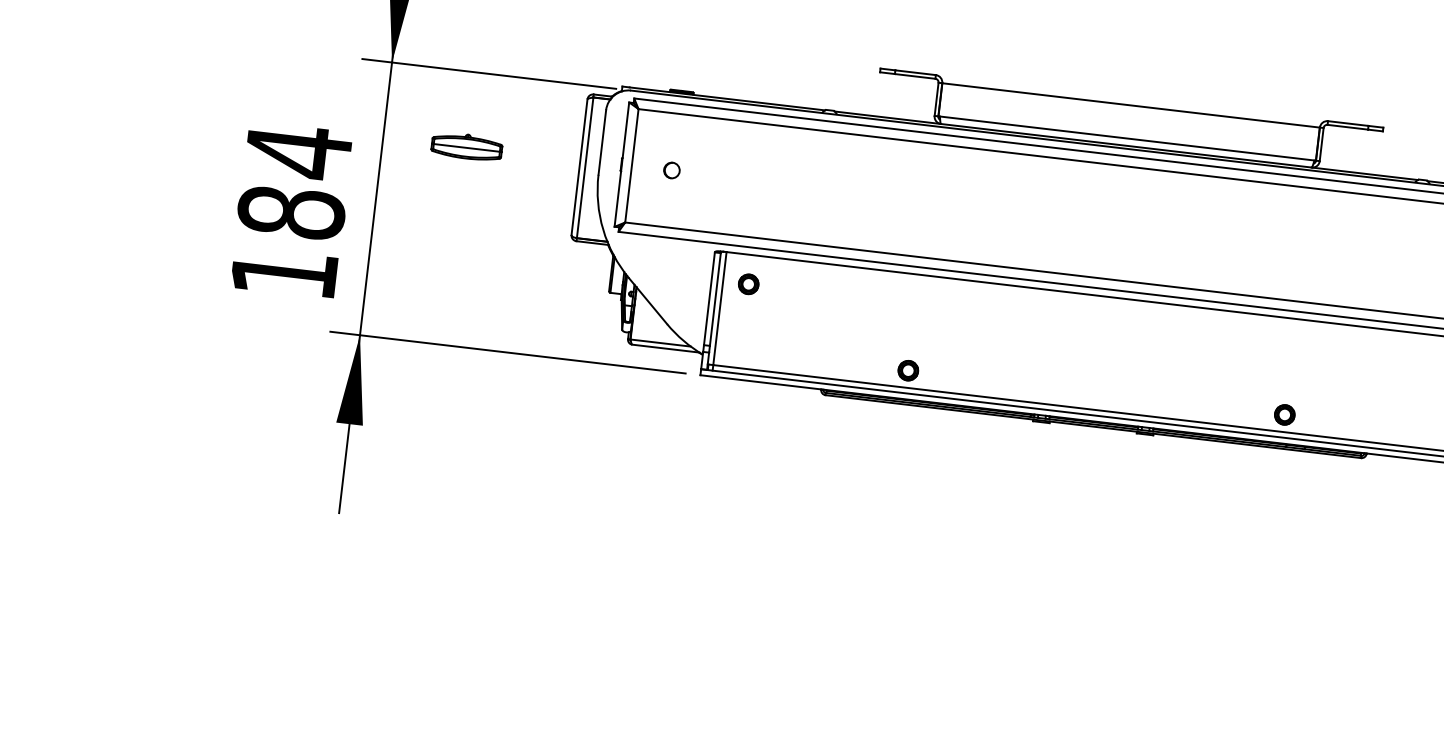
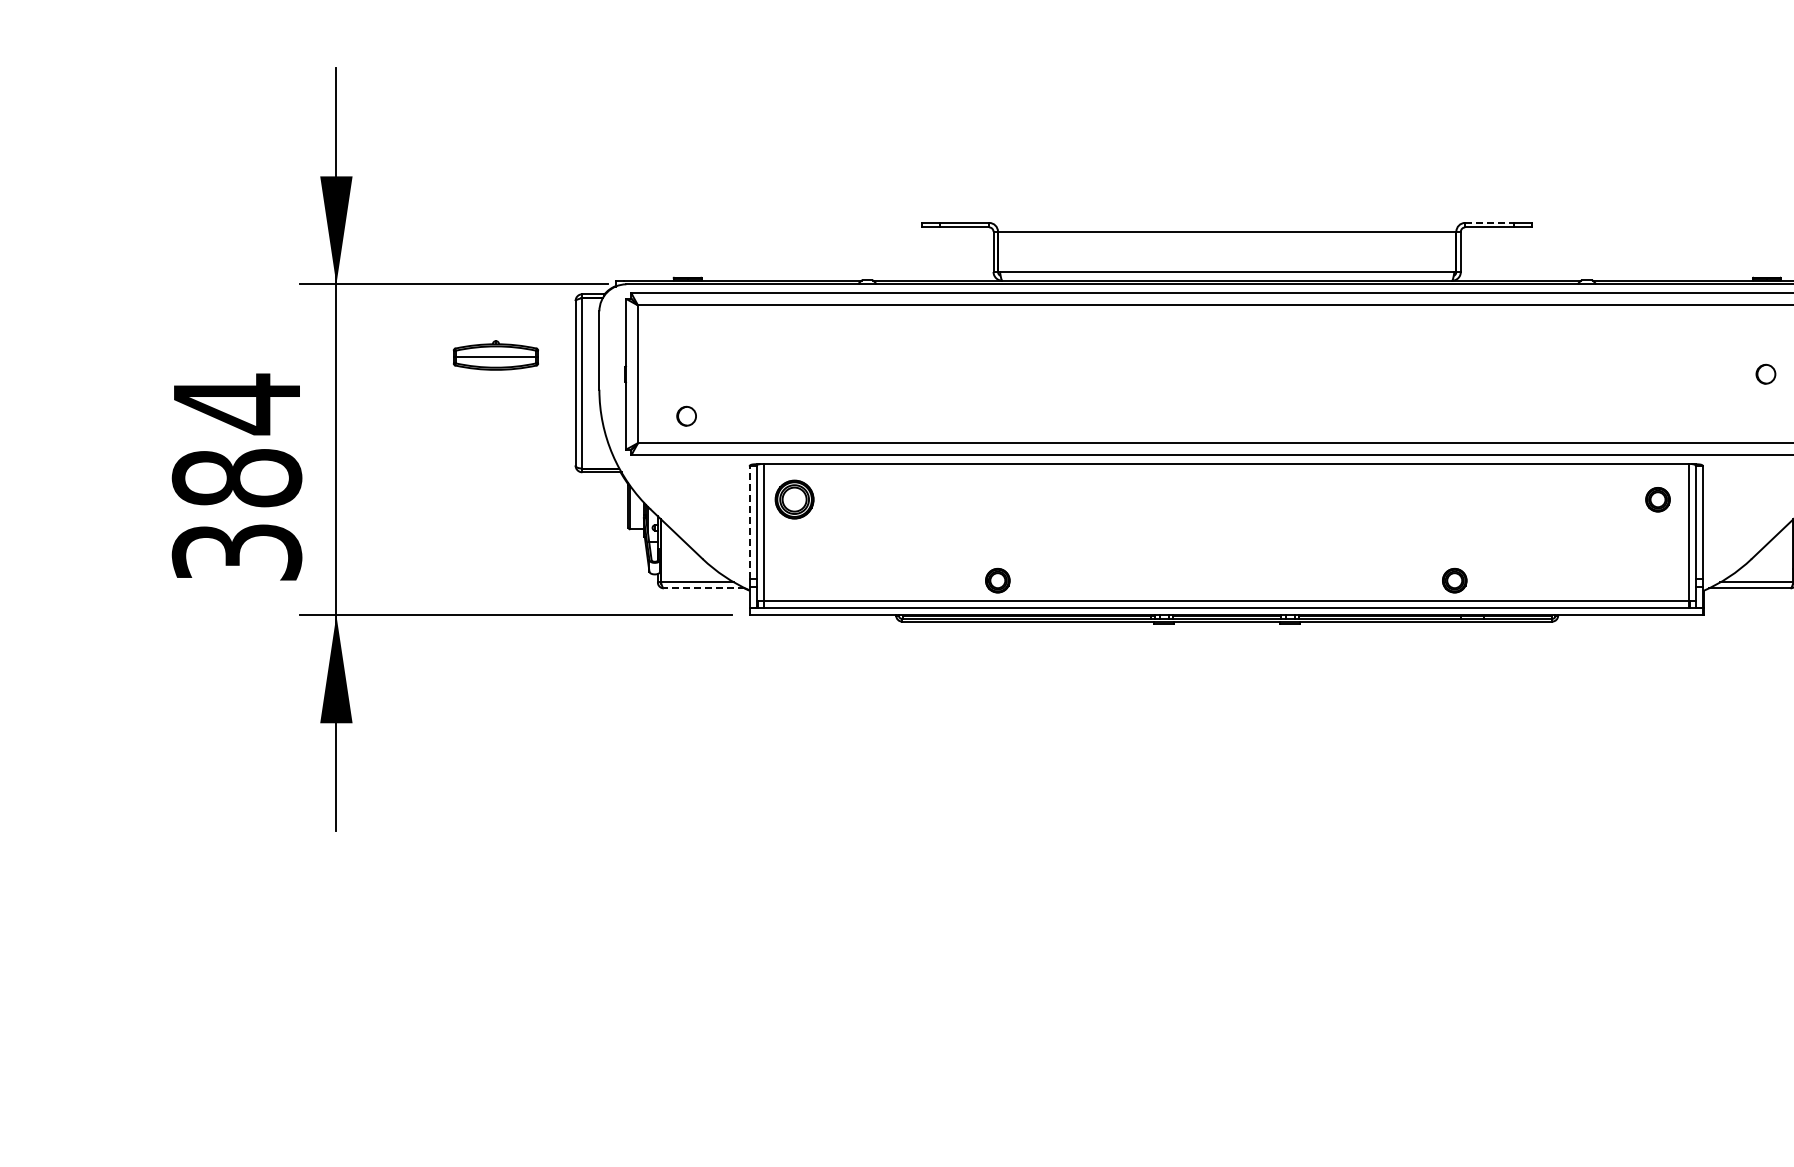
line: (1348, 123) -> (1489, 222), solid -> dashed
part: (466, 146) -> (495, 355), moved
part: (671, 169) -> (686, 415), moved
text: (283, 273) -> (236, 552), 184 -> 384
part: (748, 284) -> (794, 499), size x1.6
line: (709, 298) -> (749, 522), solid -> dashed
line: (665, 348) -> (704, 588), solid -> dashed

